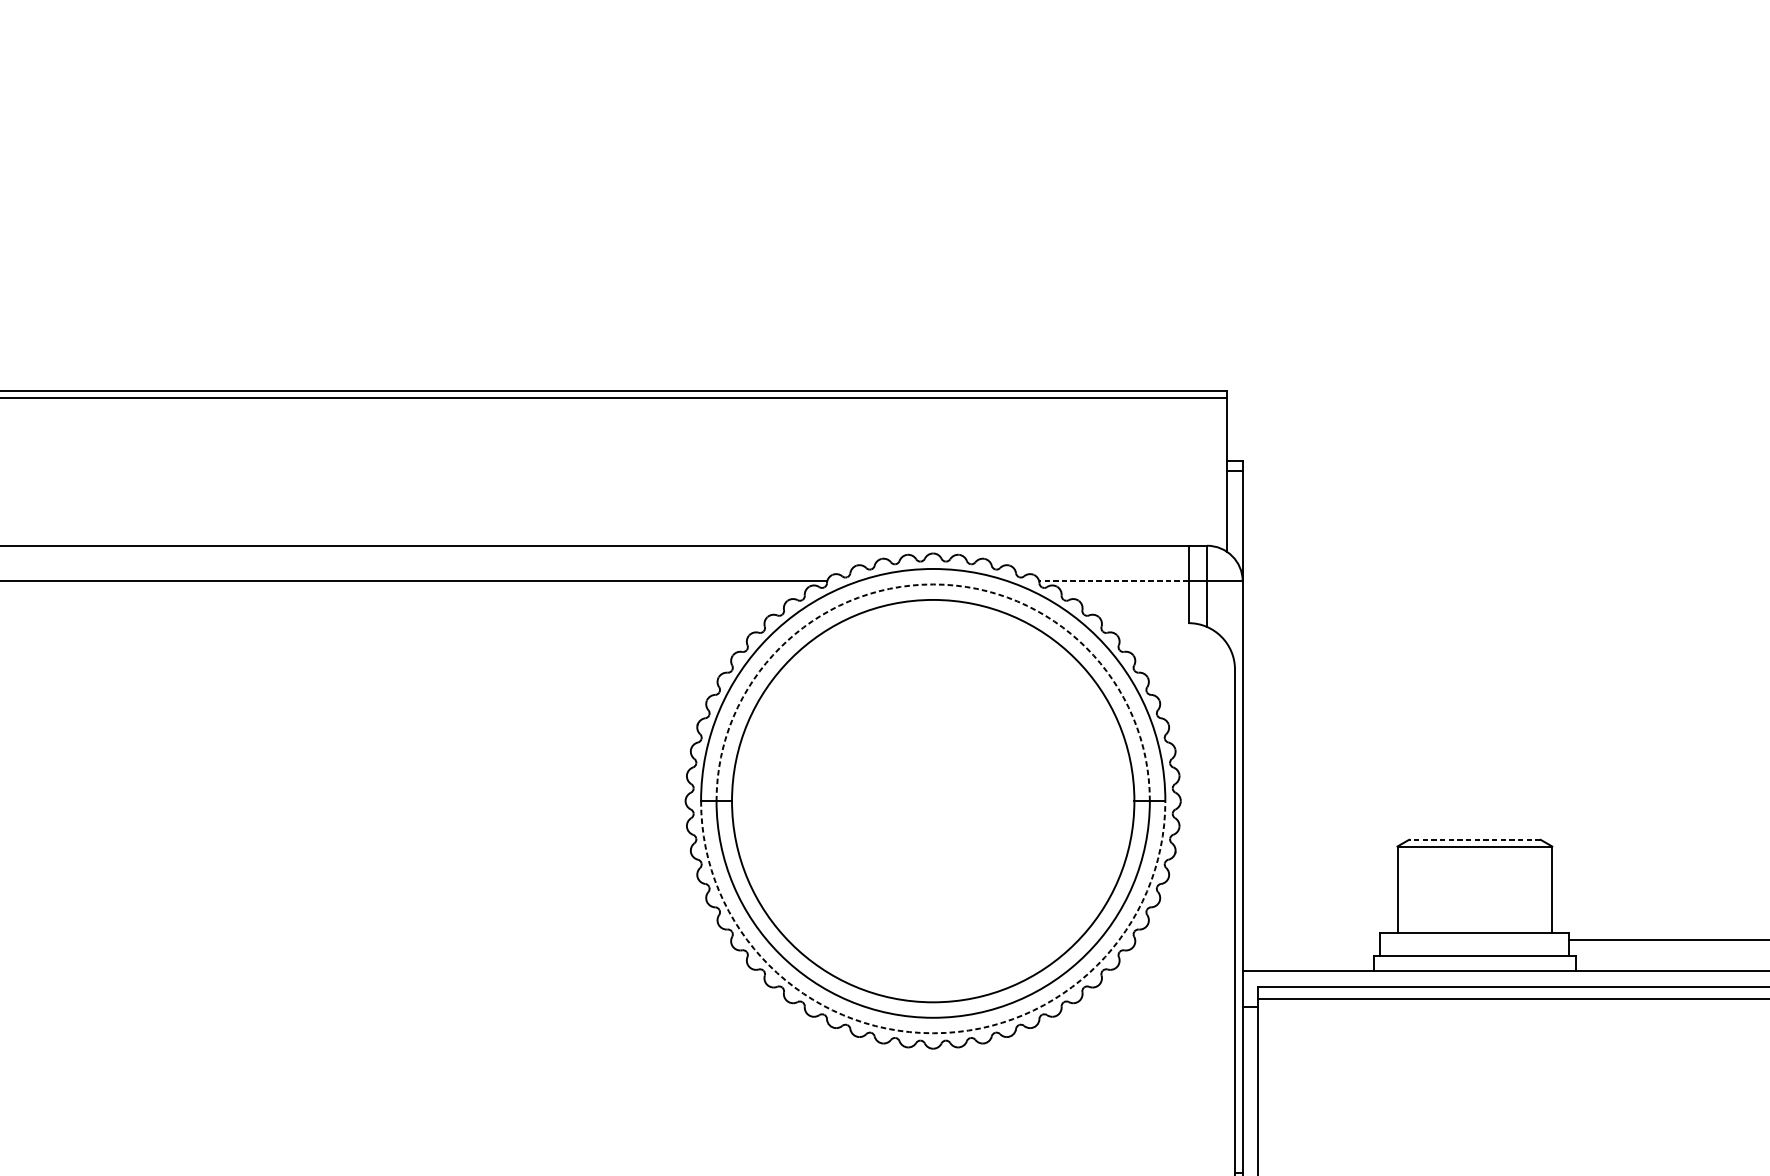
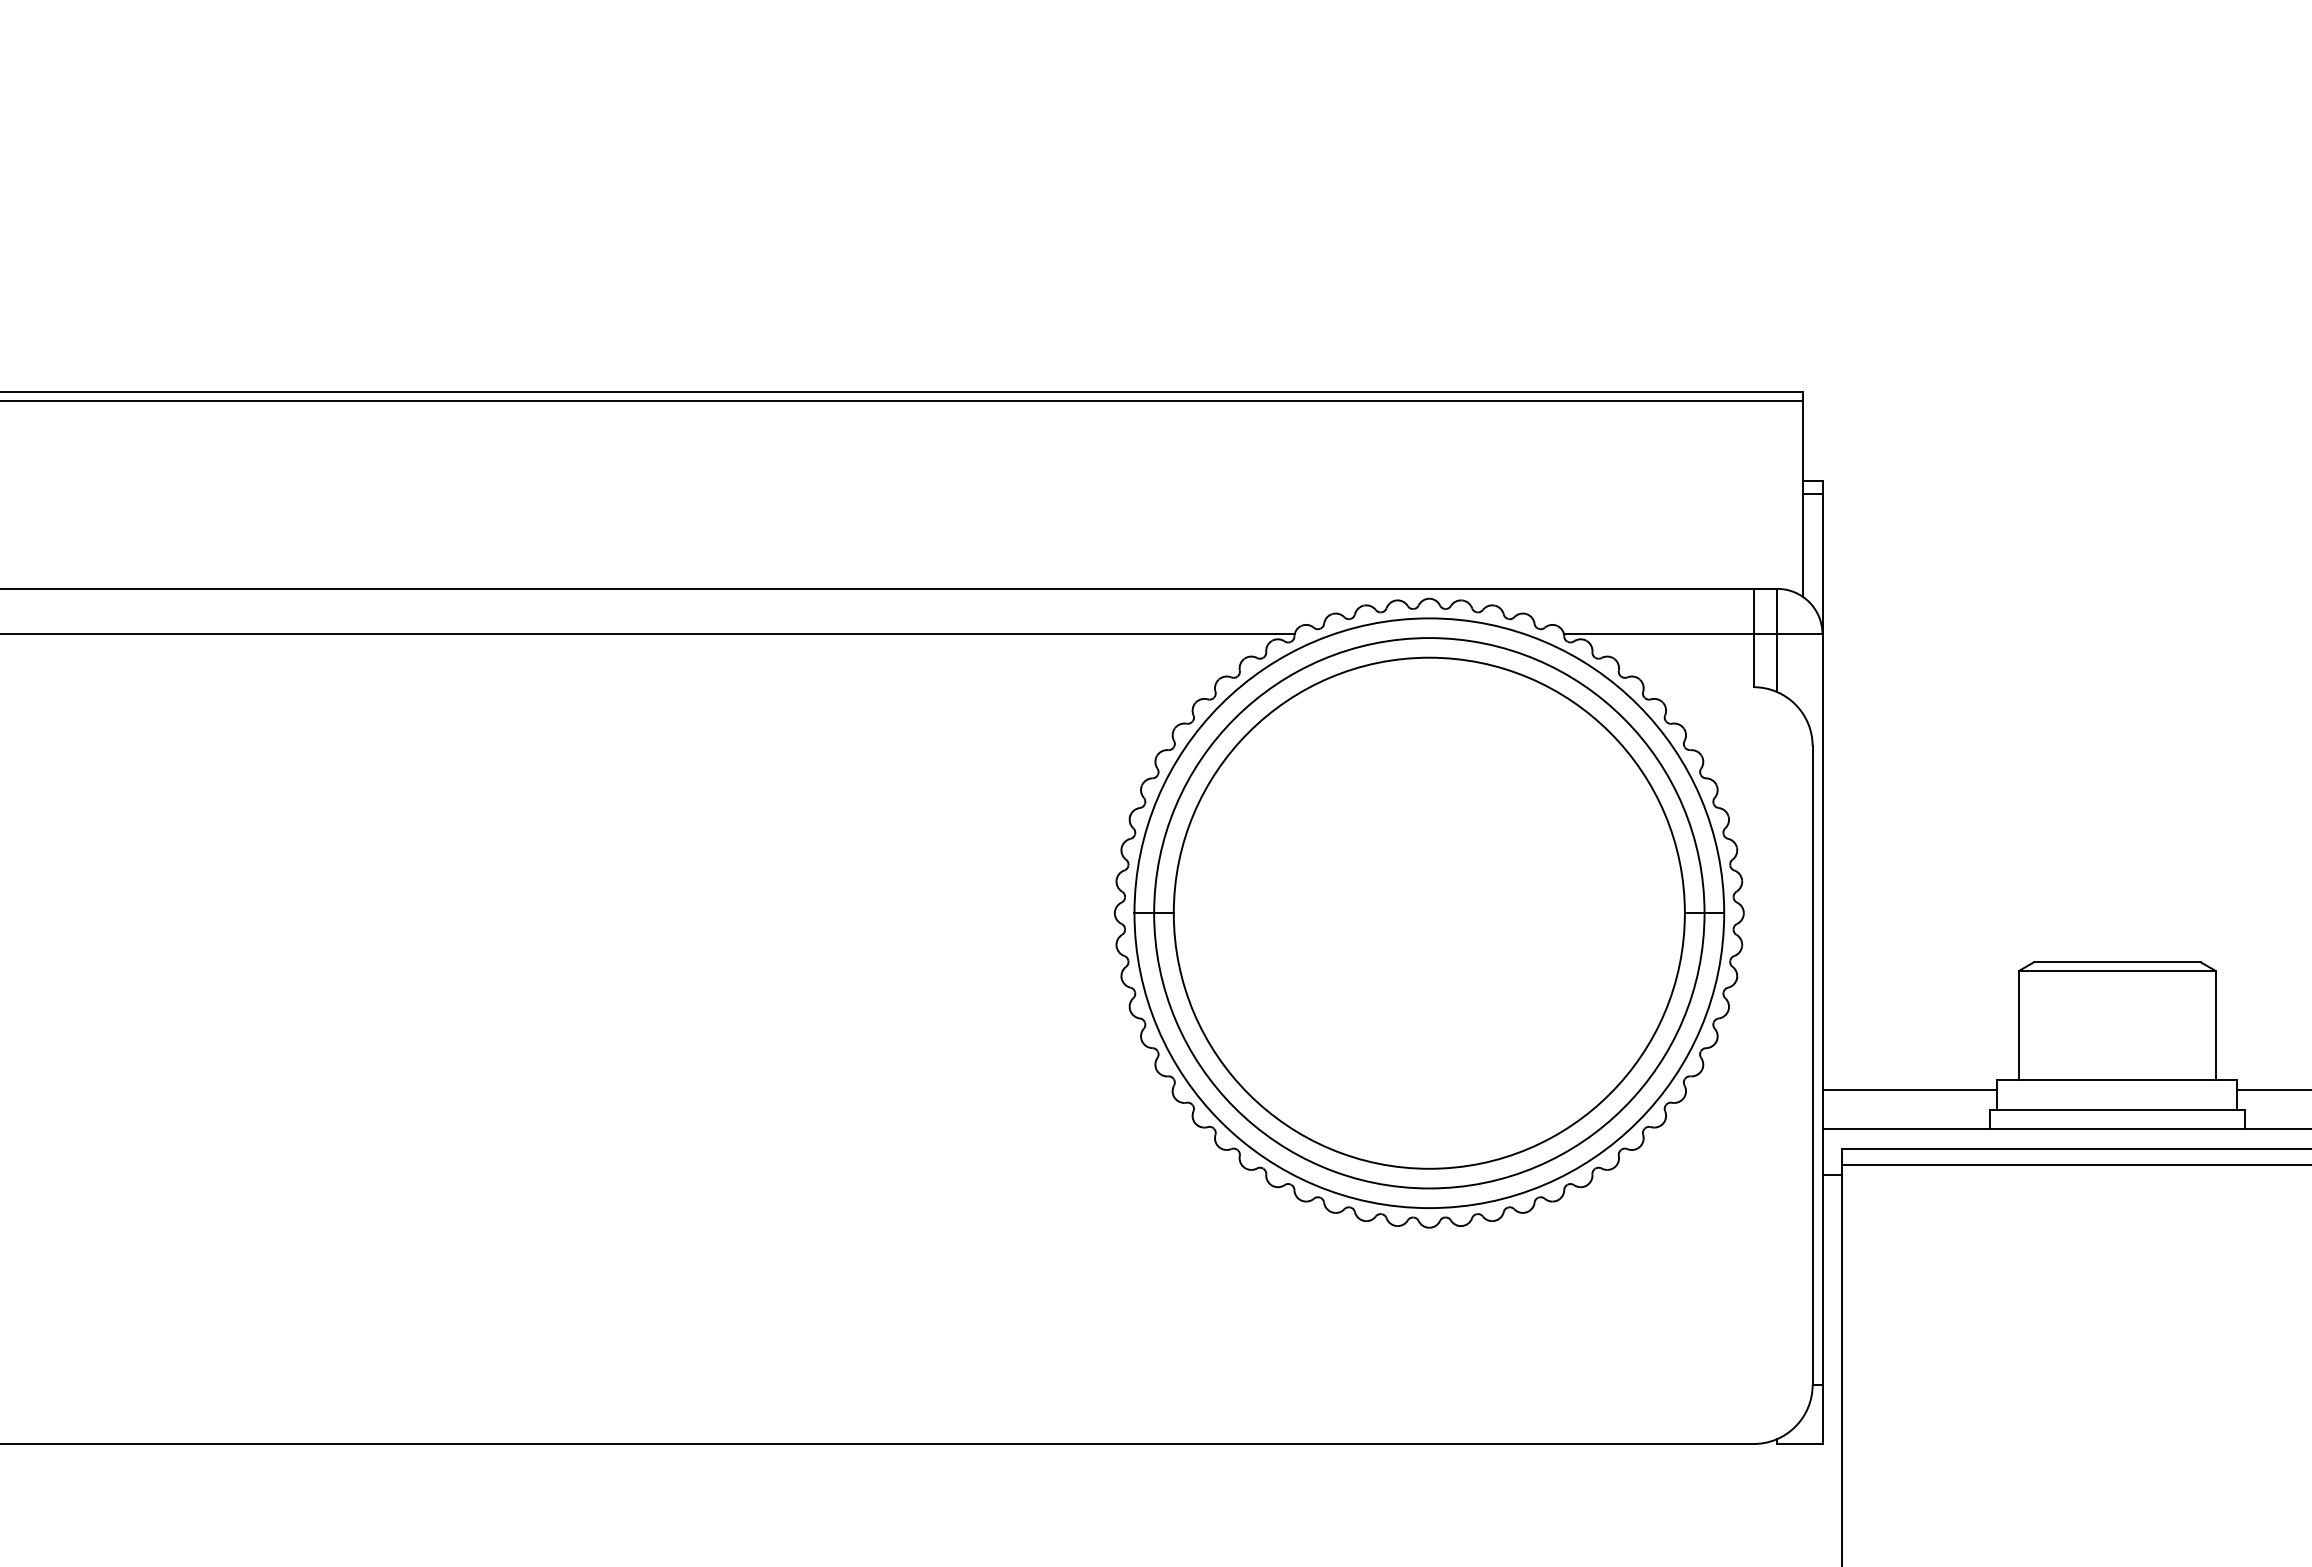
line: (1113, 581) -> (1658, 634), dashed -> solid
arc: (933, 584) -> (1429, 638), dashed -> solid
line: (1475, 839) -> (2117, 962), dashed -> solid
line: (1311, 940) -> (1909, 1090), added
arc: (933, 1033) -> (1429, 1208), dashed -> solid

